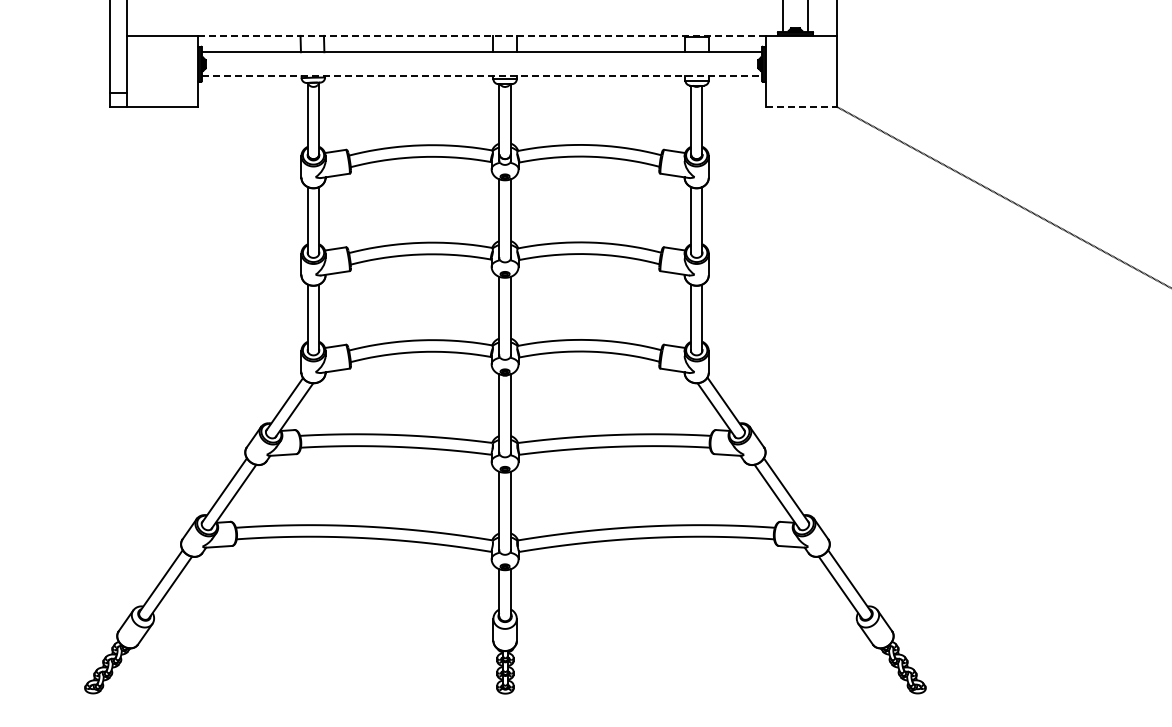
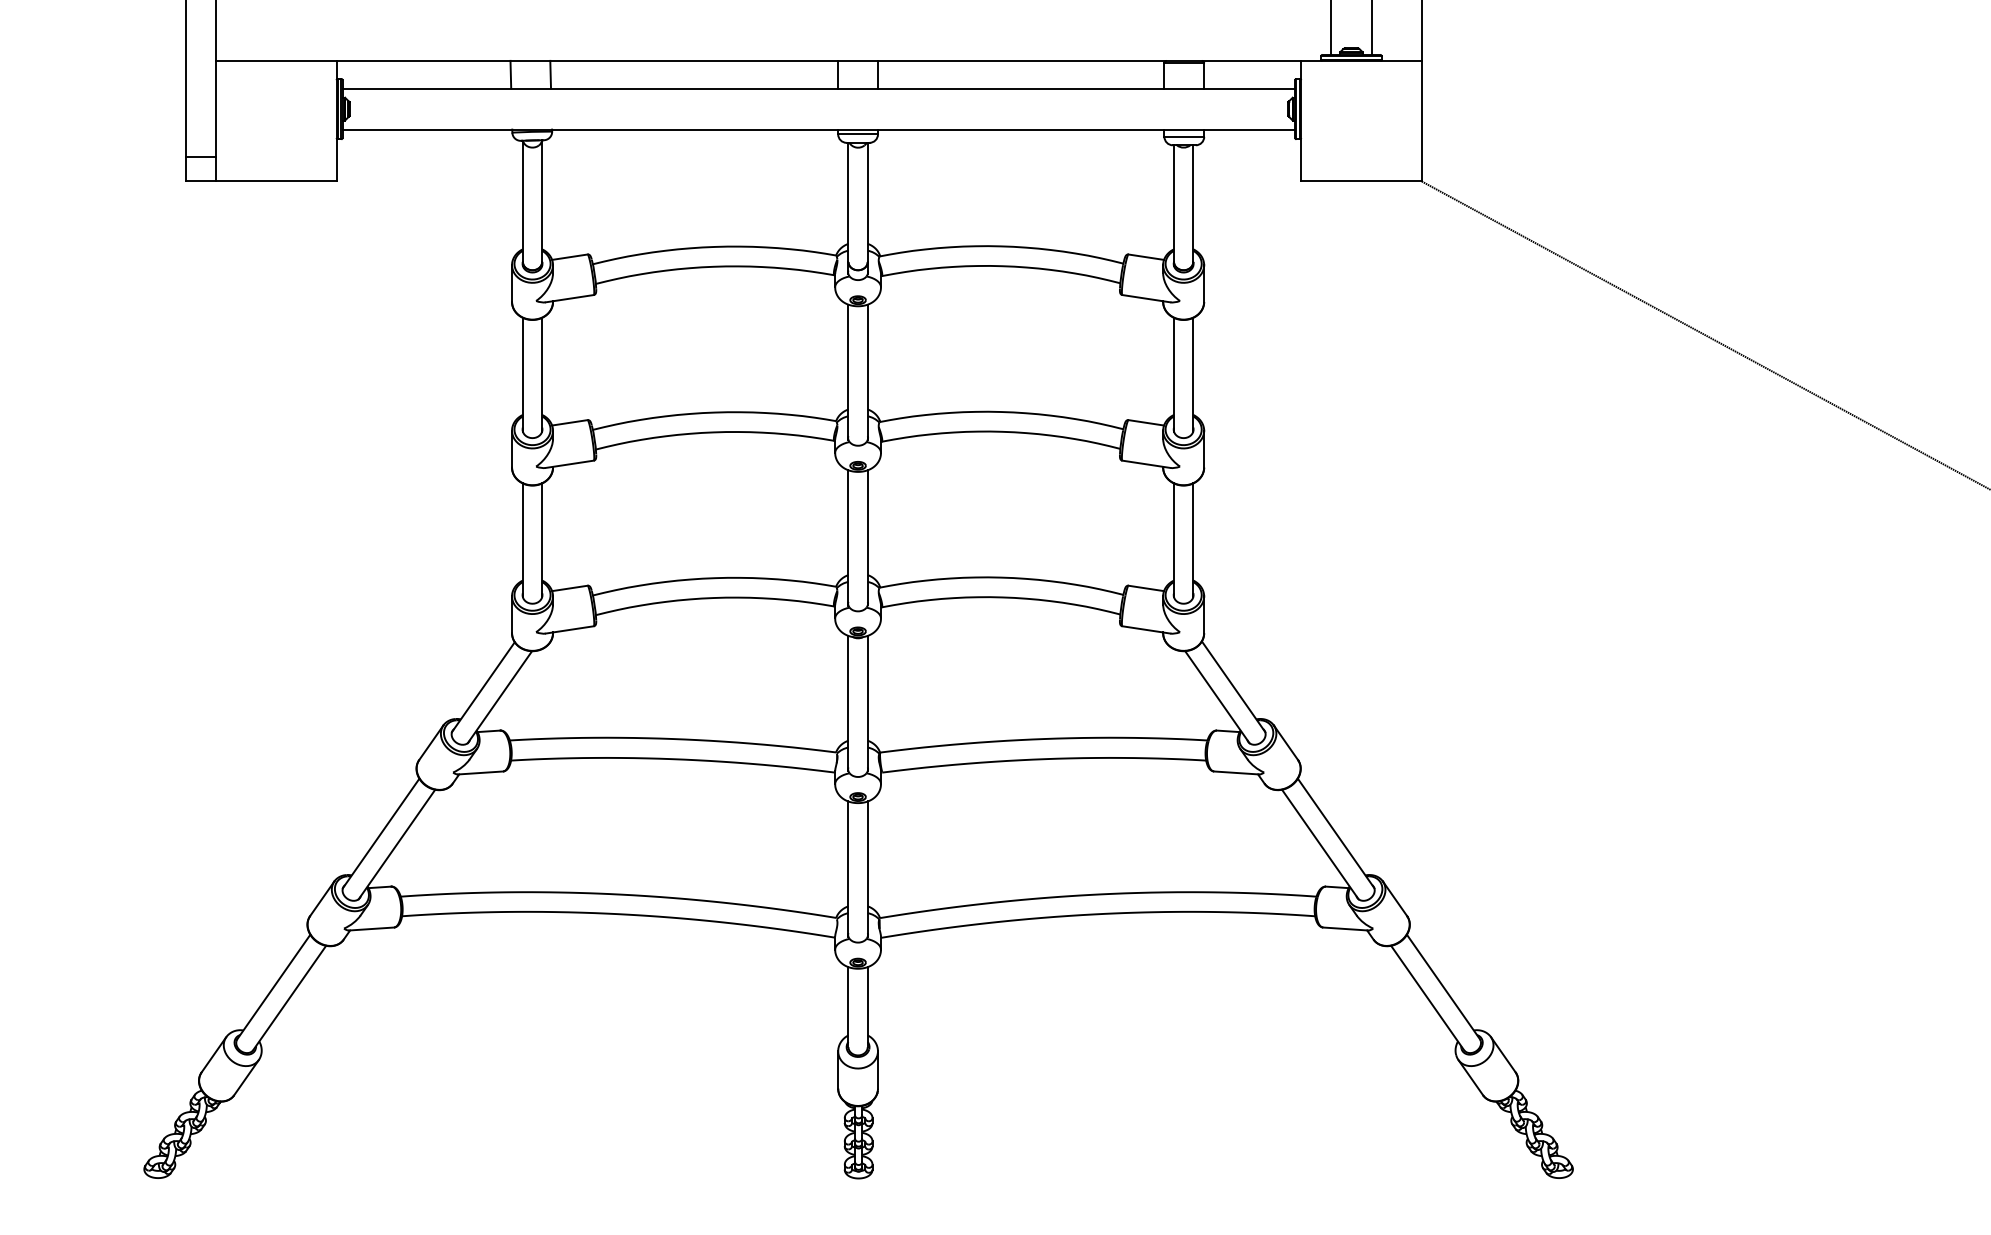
line: (482, 35) -> (819, 60), dashed -> solid
line: (482, 76) -> (819, 129), dashed -> solid
line: (801, 106) -> (1361, 180), dashed -> solid

